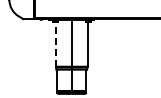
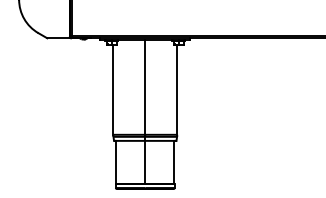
line: (55, 43) -> (112, 87), dashed -> solid

